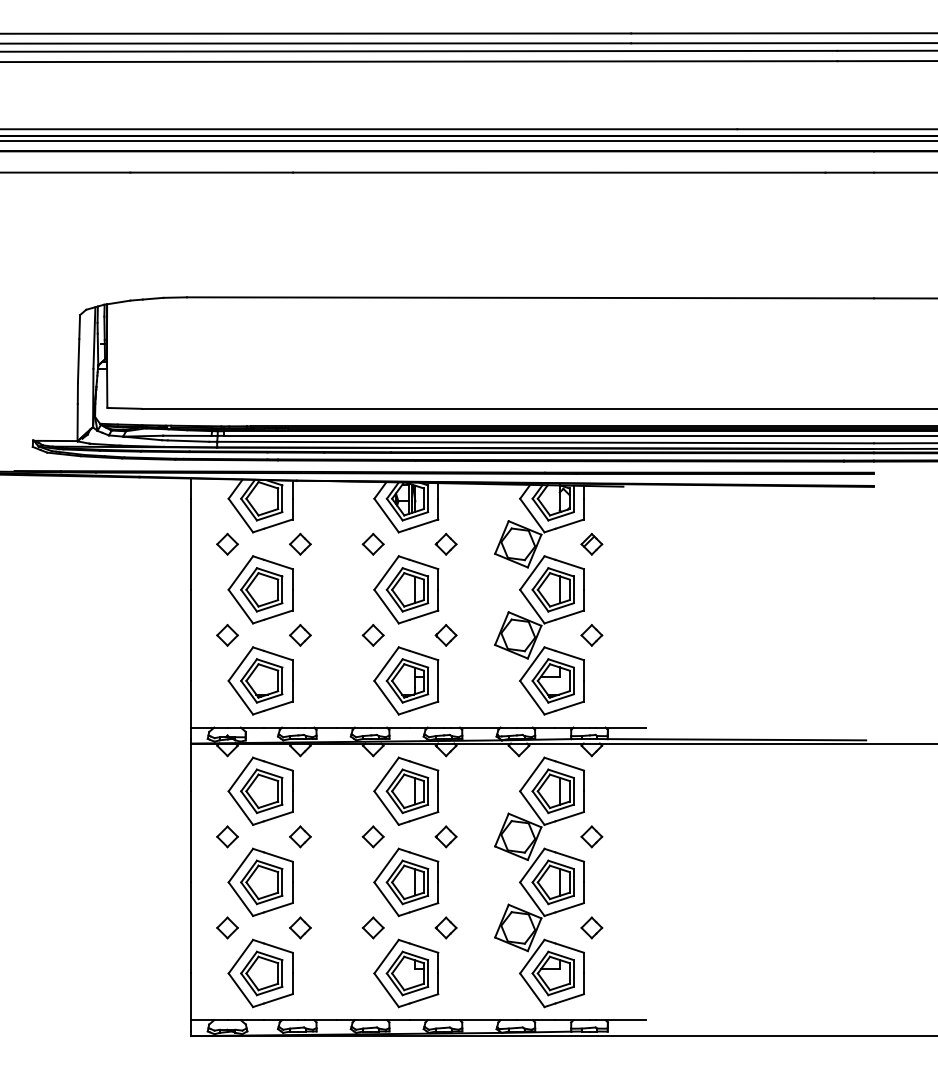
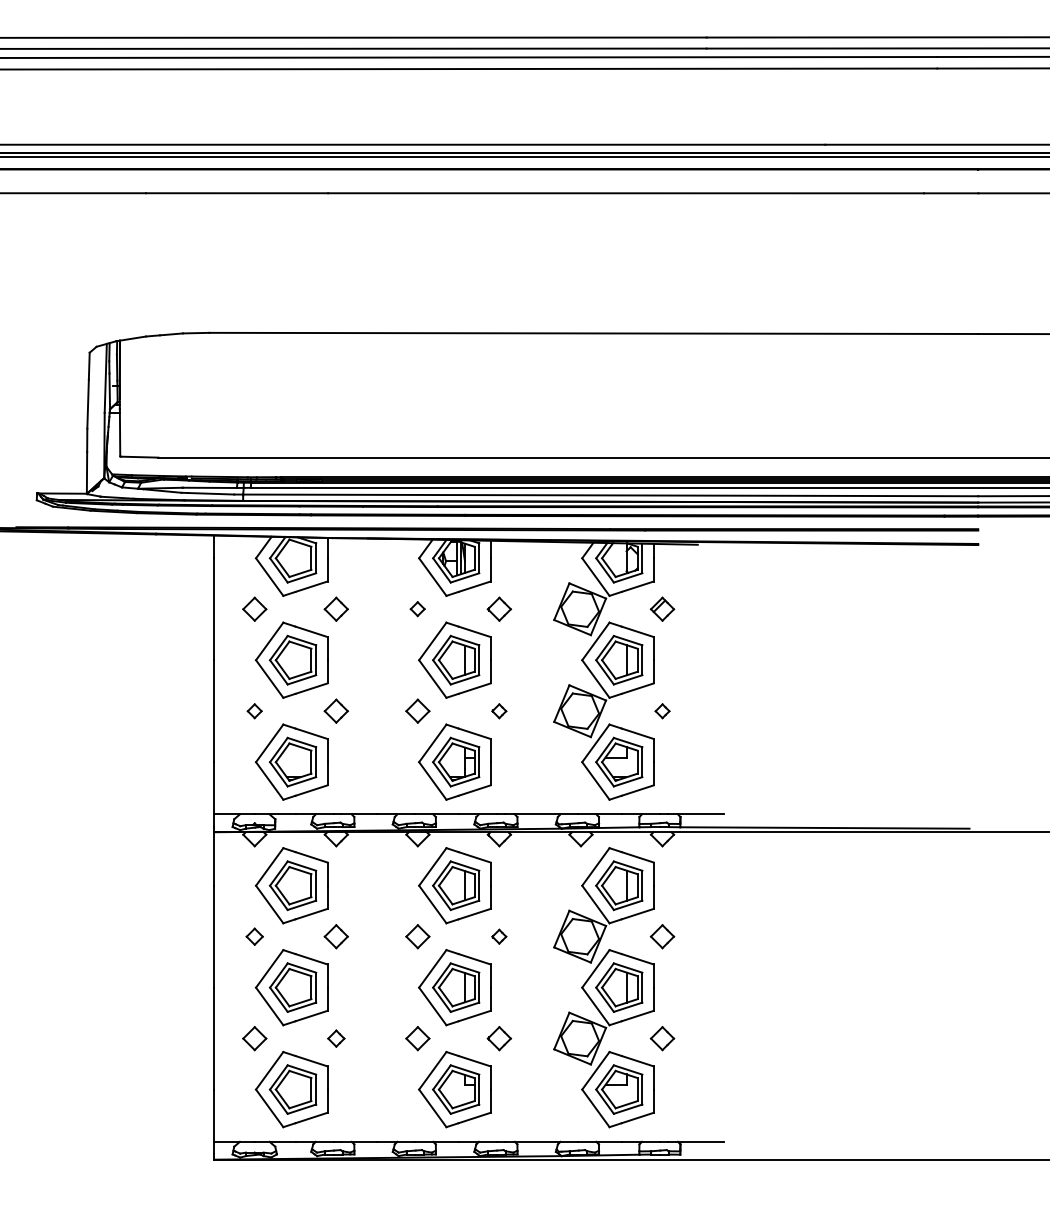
part: (372, 543) -> (416, 608), size x0.6
part: (227, 635) -> (254, 711), size x0.6
part: (445, 635) -> (498, 711), size x0.6
part: (591, 635) -> (662, 711), size x0.6
part: (227, 836) -> (254, 936), size x0.7
part: (445, 836) -> (498, 936), size x0.6
part: (300, 927) -> (336, 1038), size x0.7

